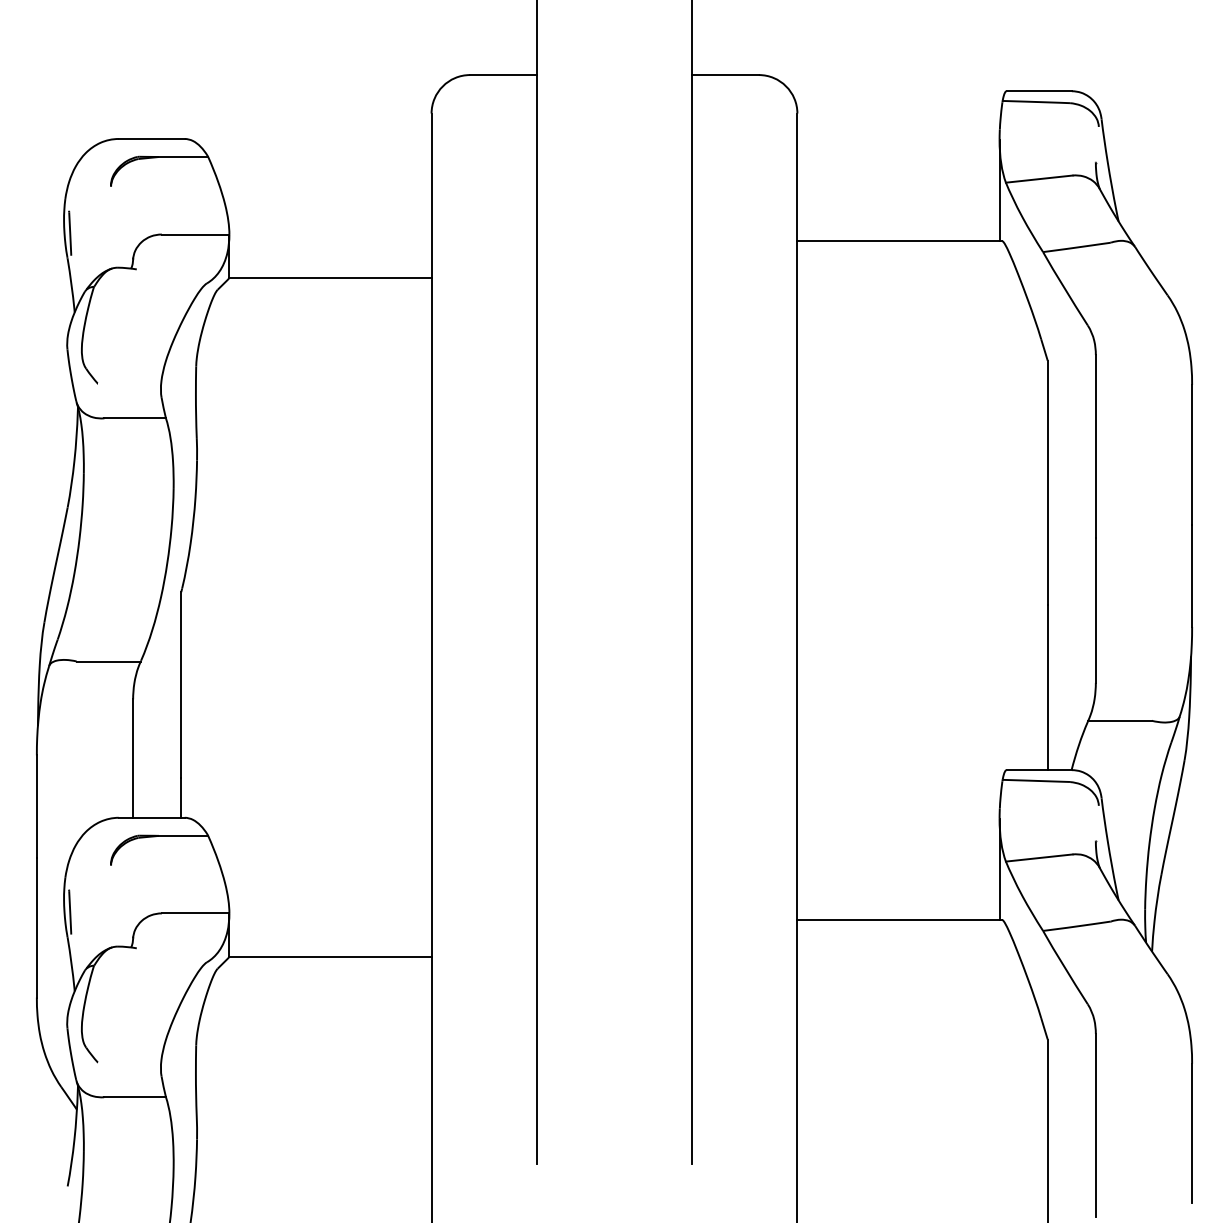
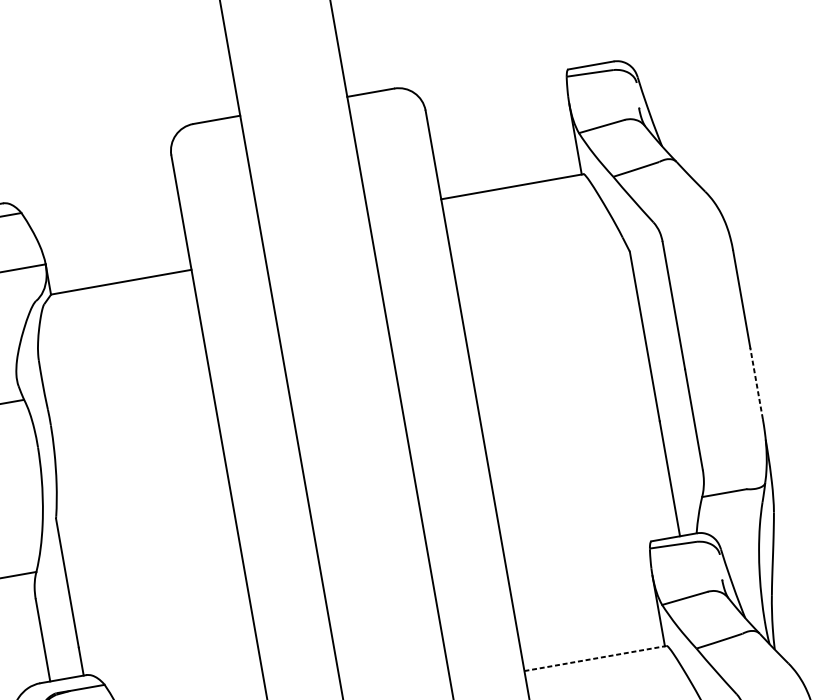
line: (1192, 575) -> (756, 383), solid -> dashed
line: (900, 919) -> (596, 658), solid -> dashed

